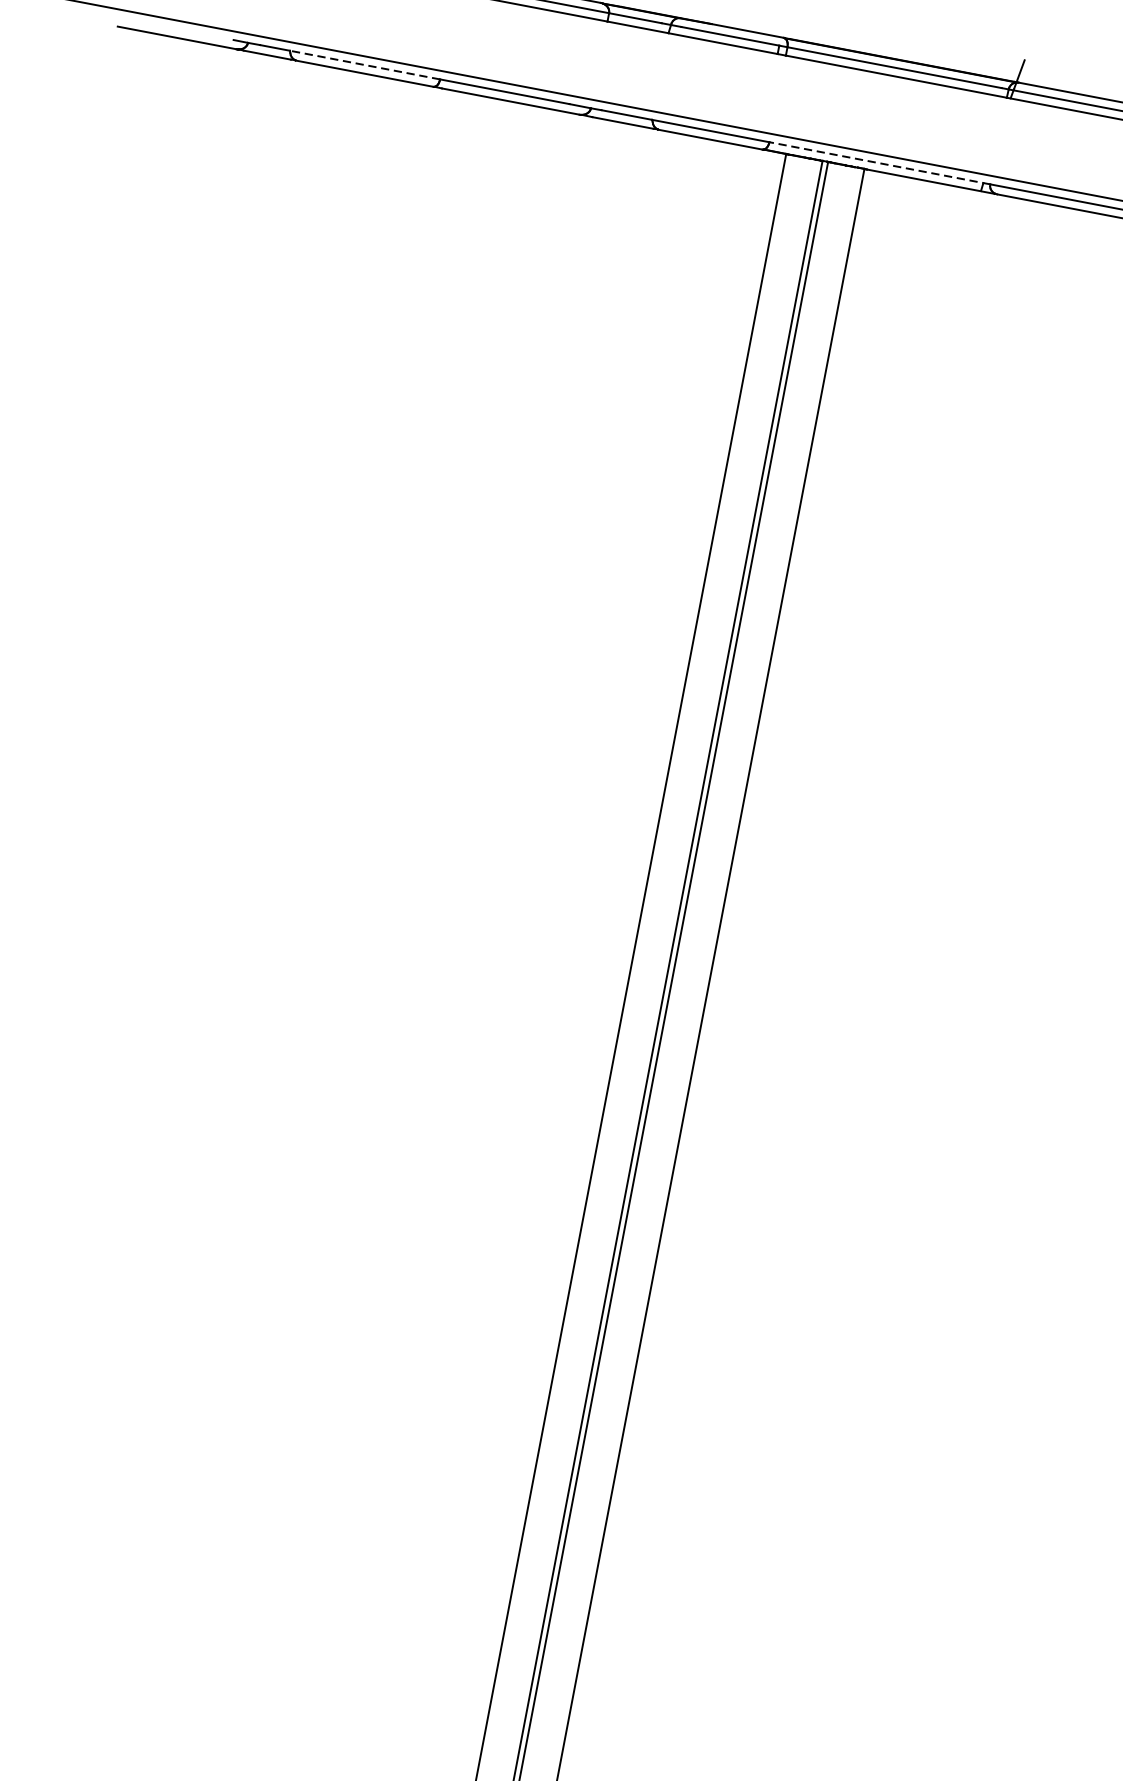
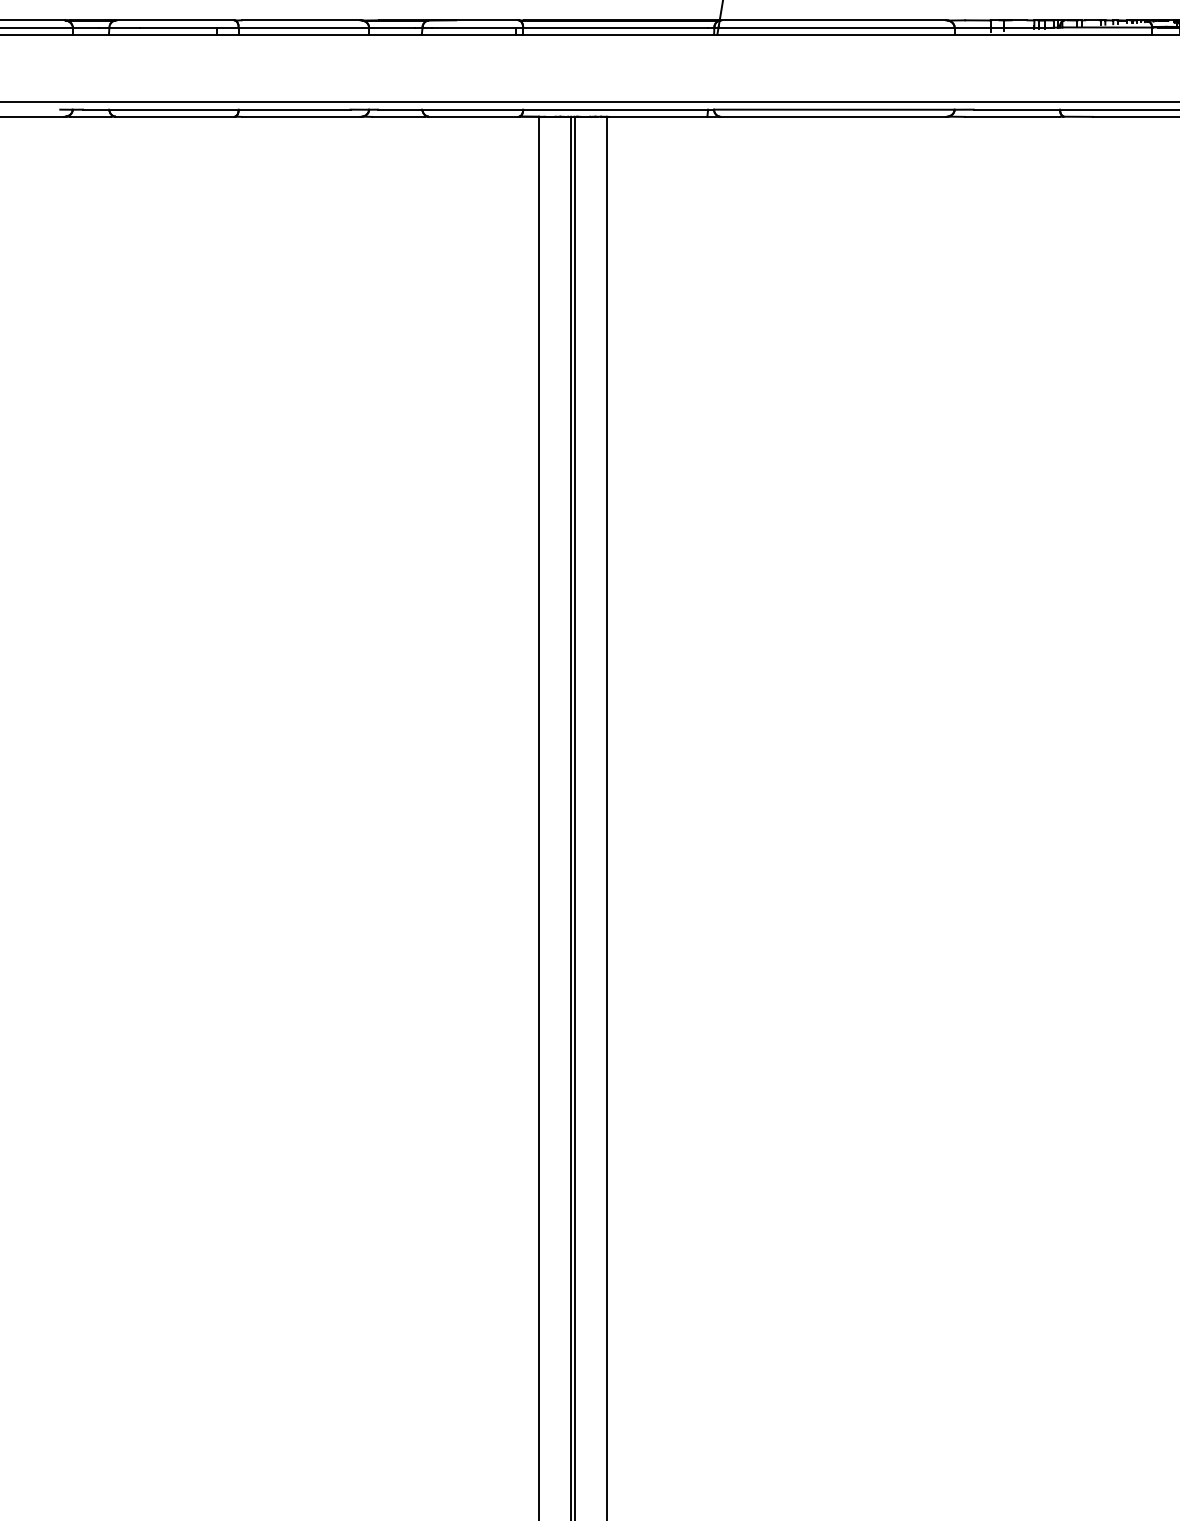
line: (364, 64) -> (173, 109), dashed -> solid
line: (879, 163) -> (618, 109), dashed -> solid

